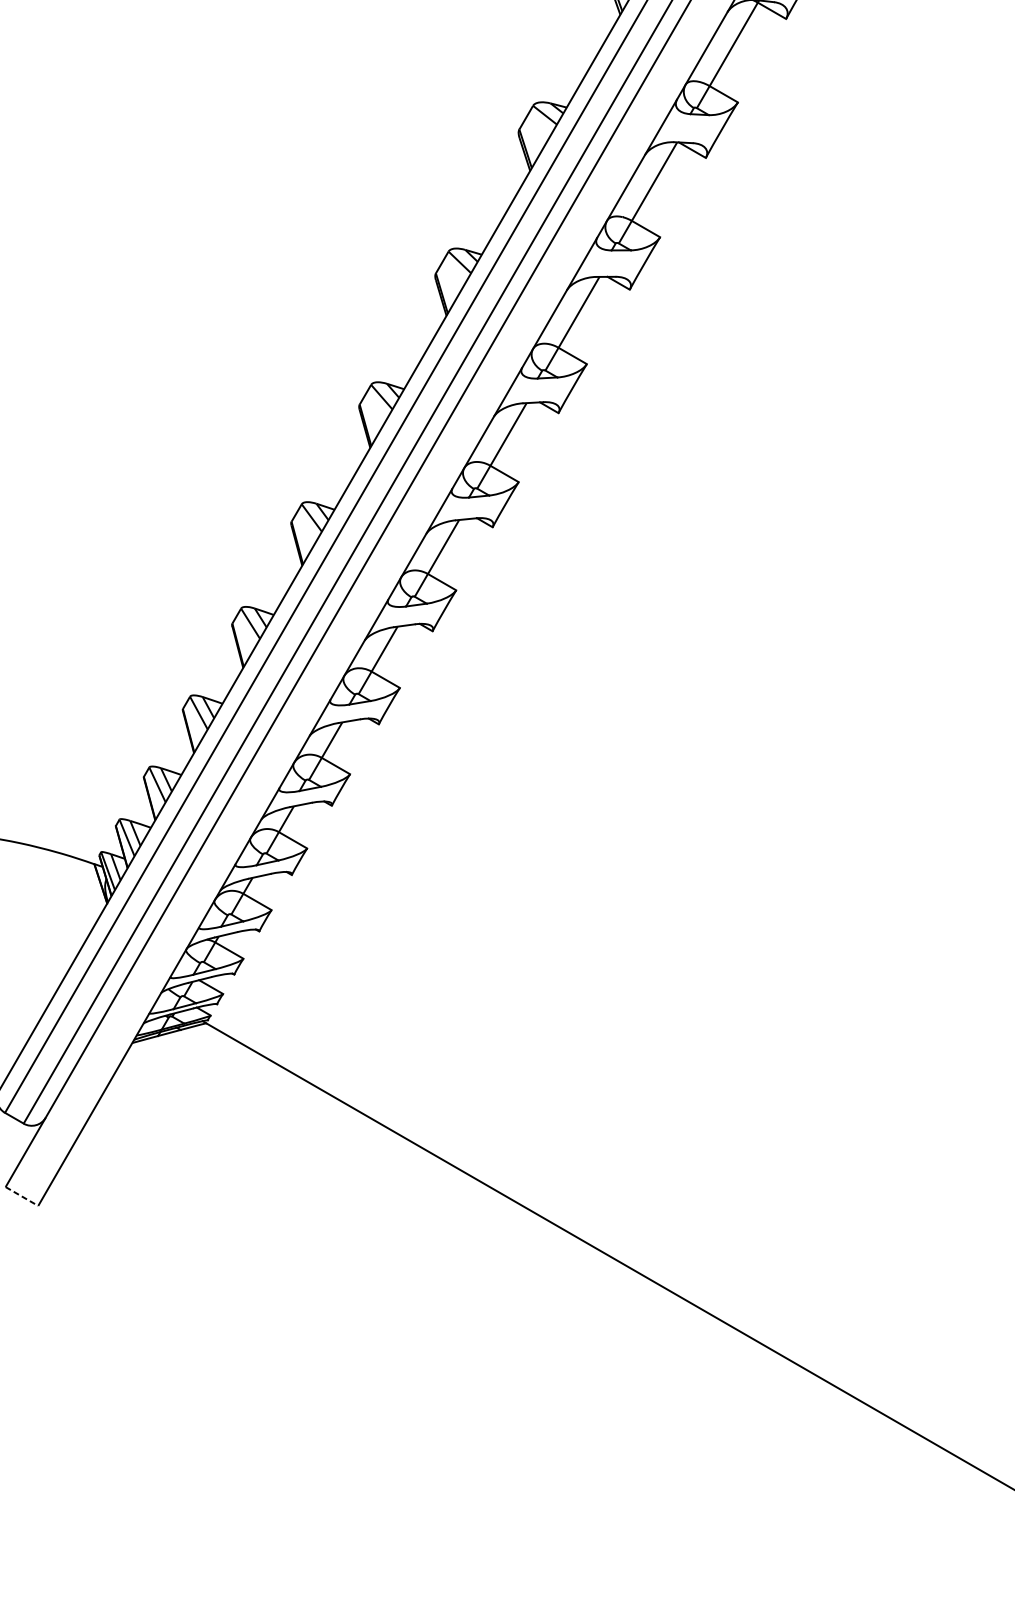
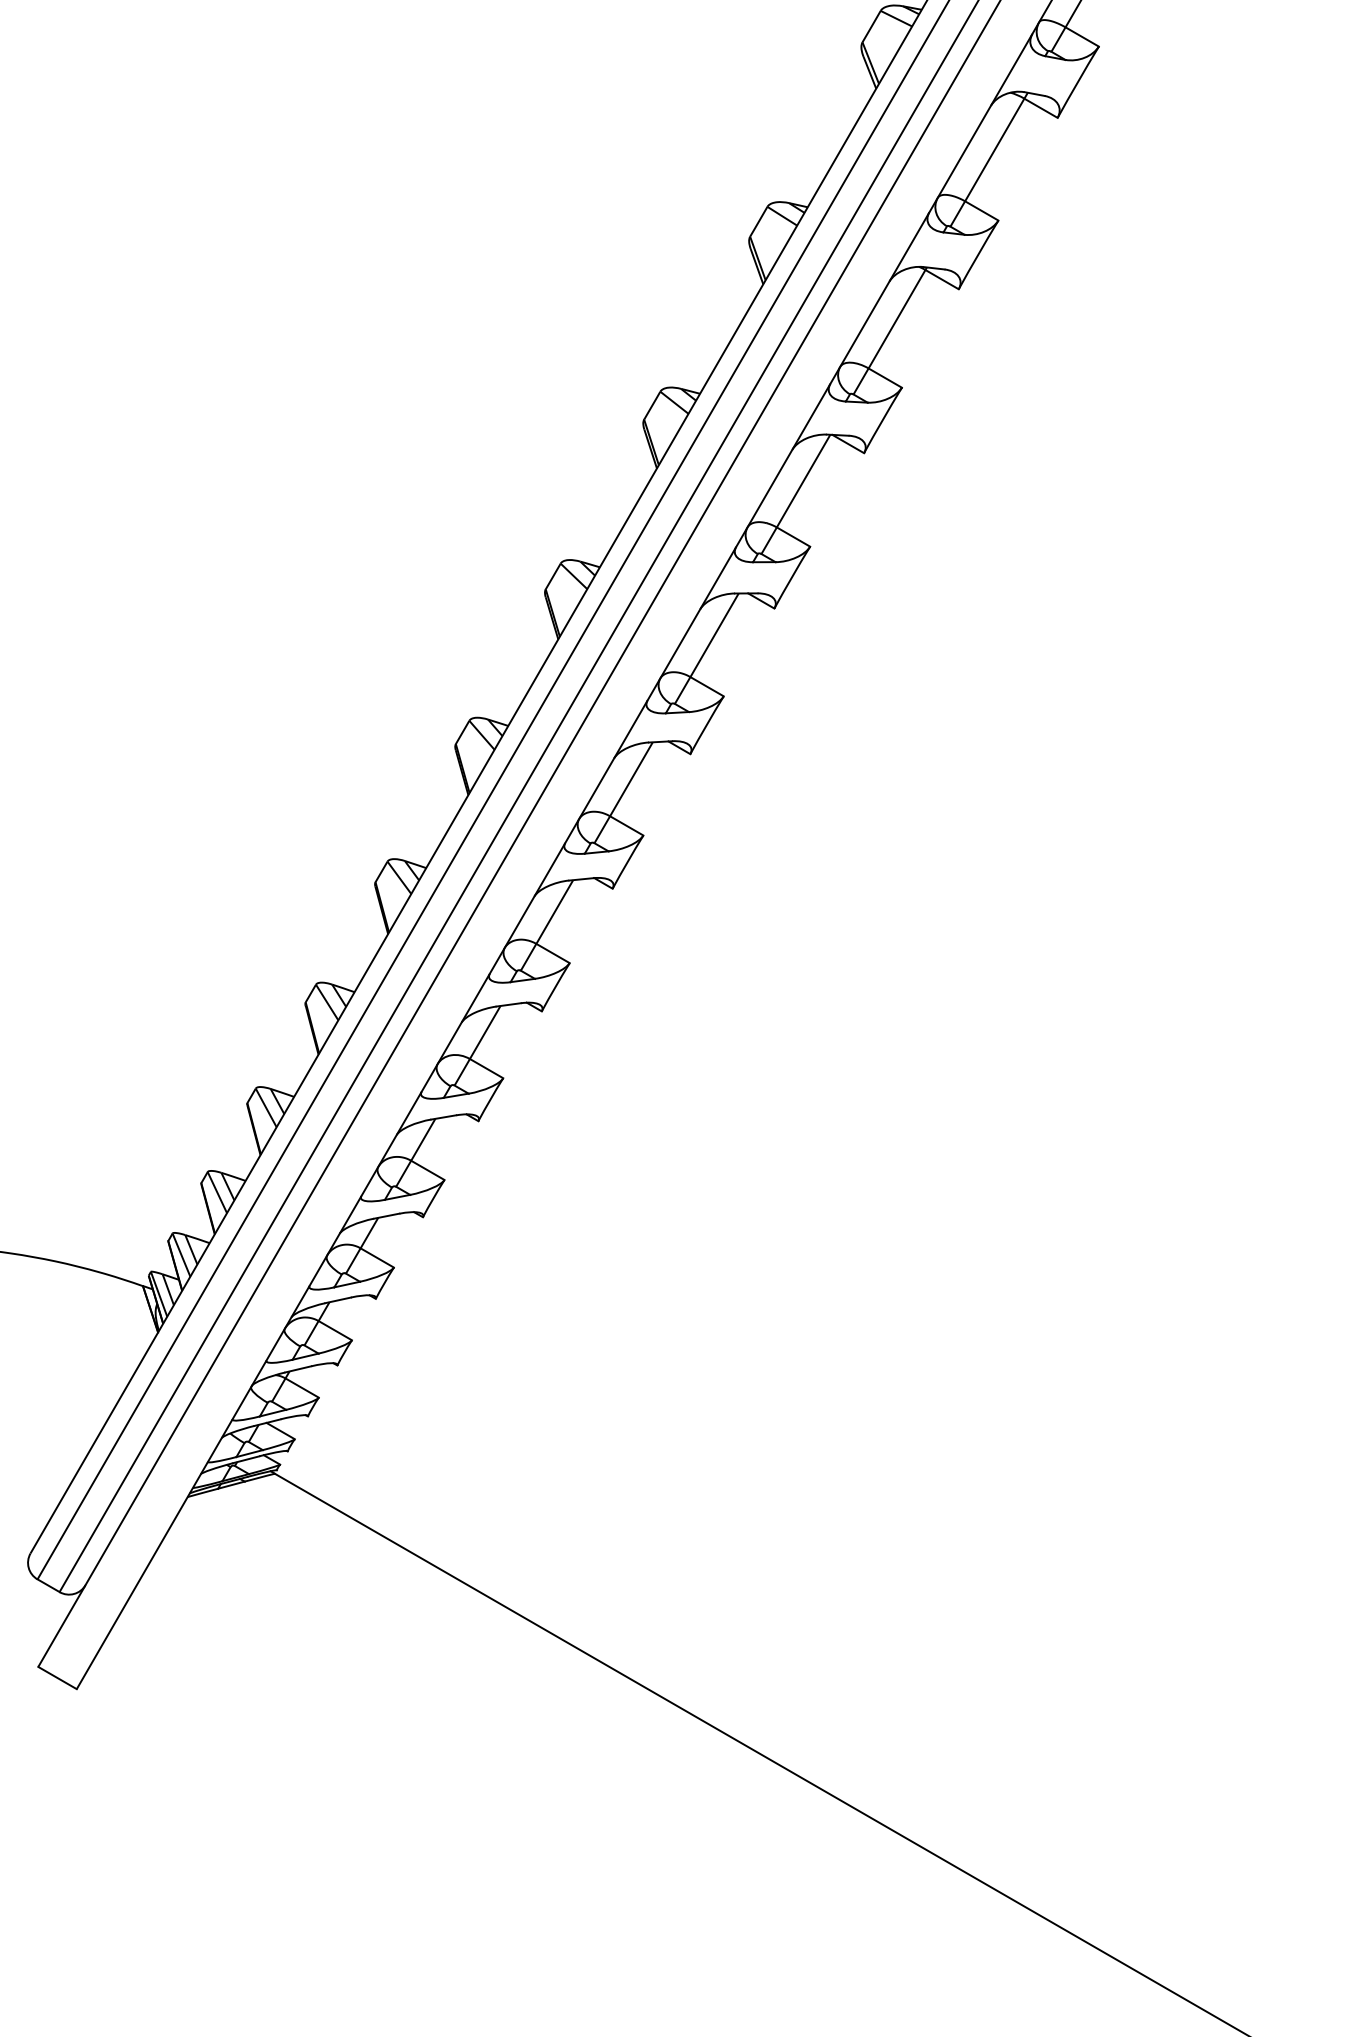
line: (21, 1196) -> (57, 1678), dashed -> solid

